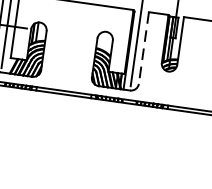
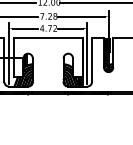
line: (144, 48) -> (92, 60), dashed -> solid

